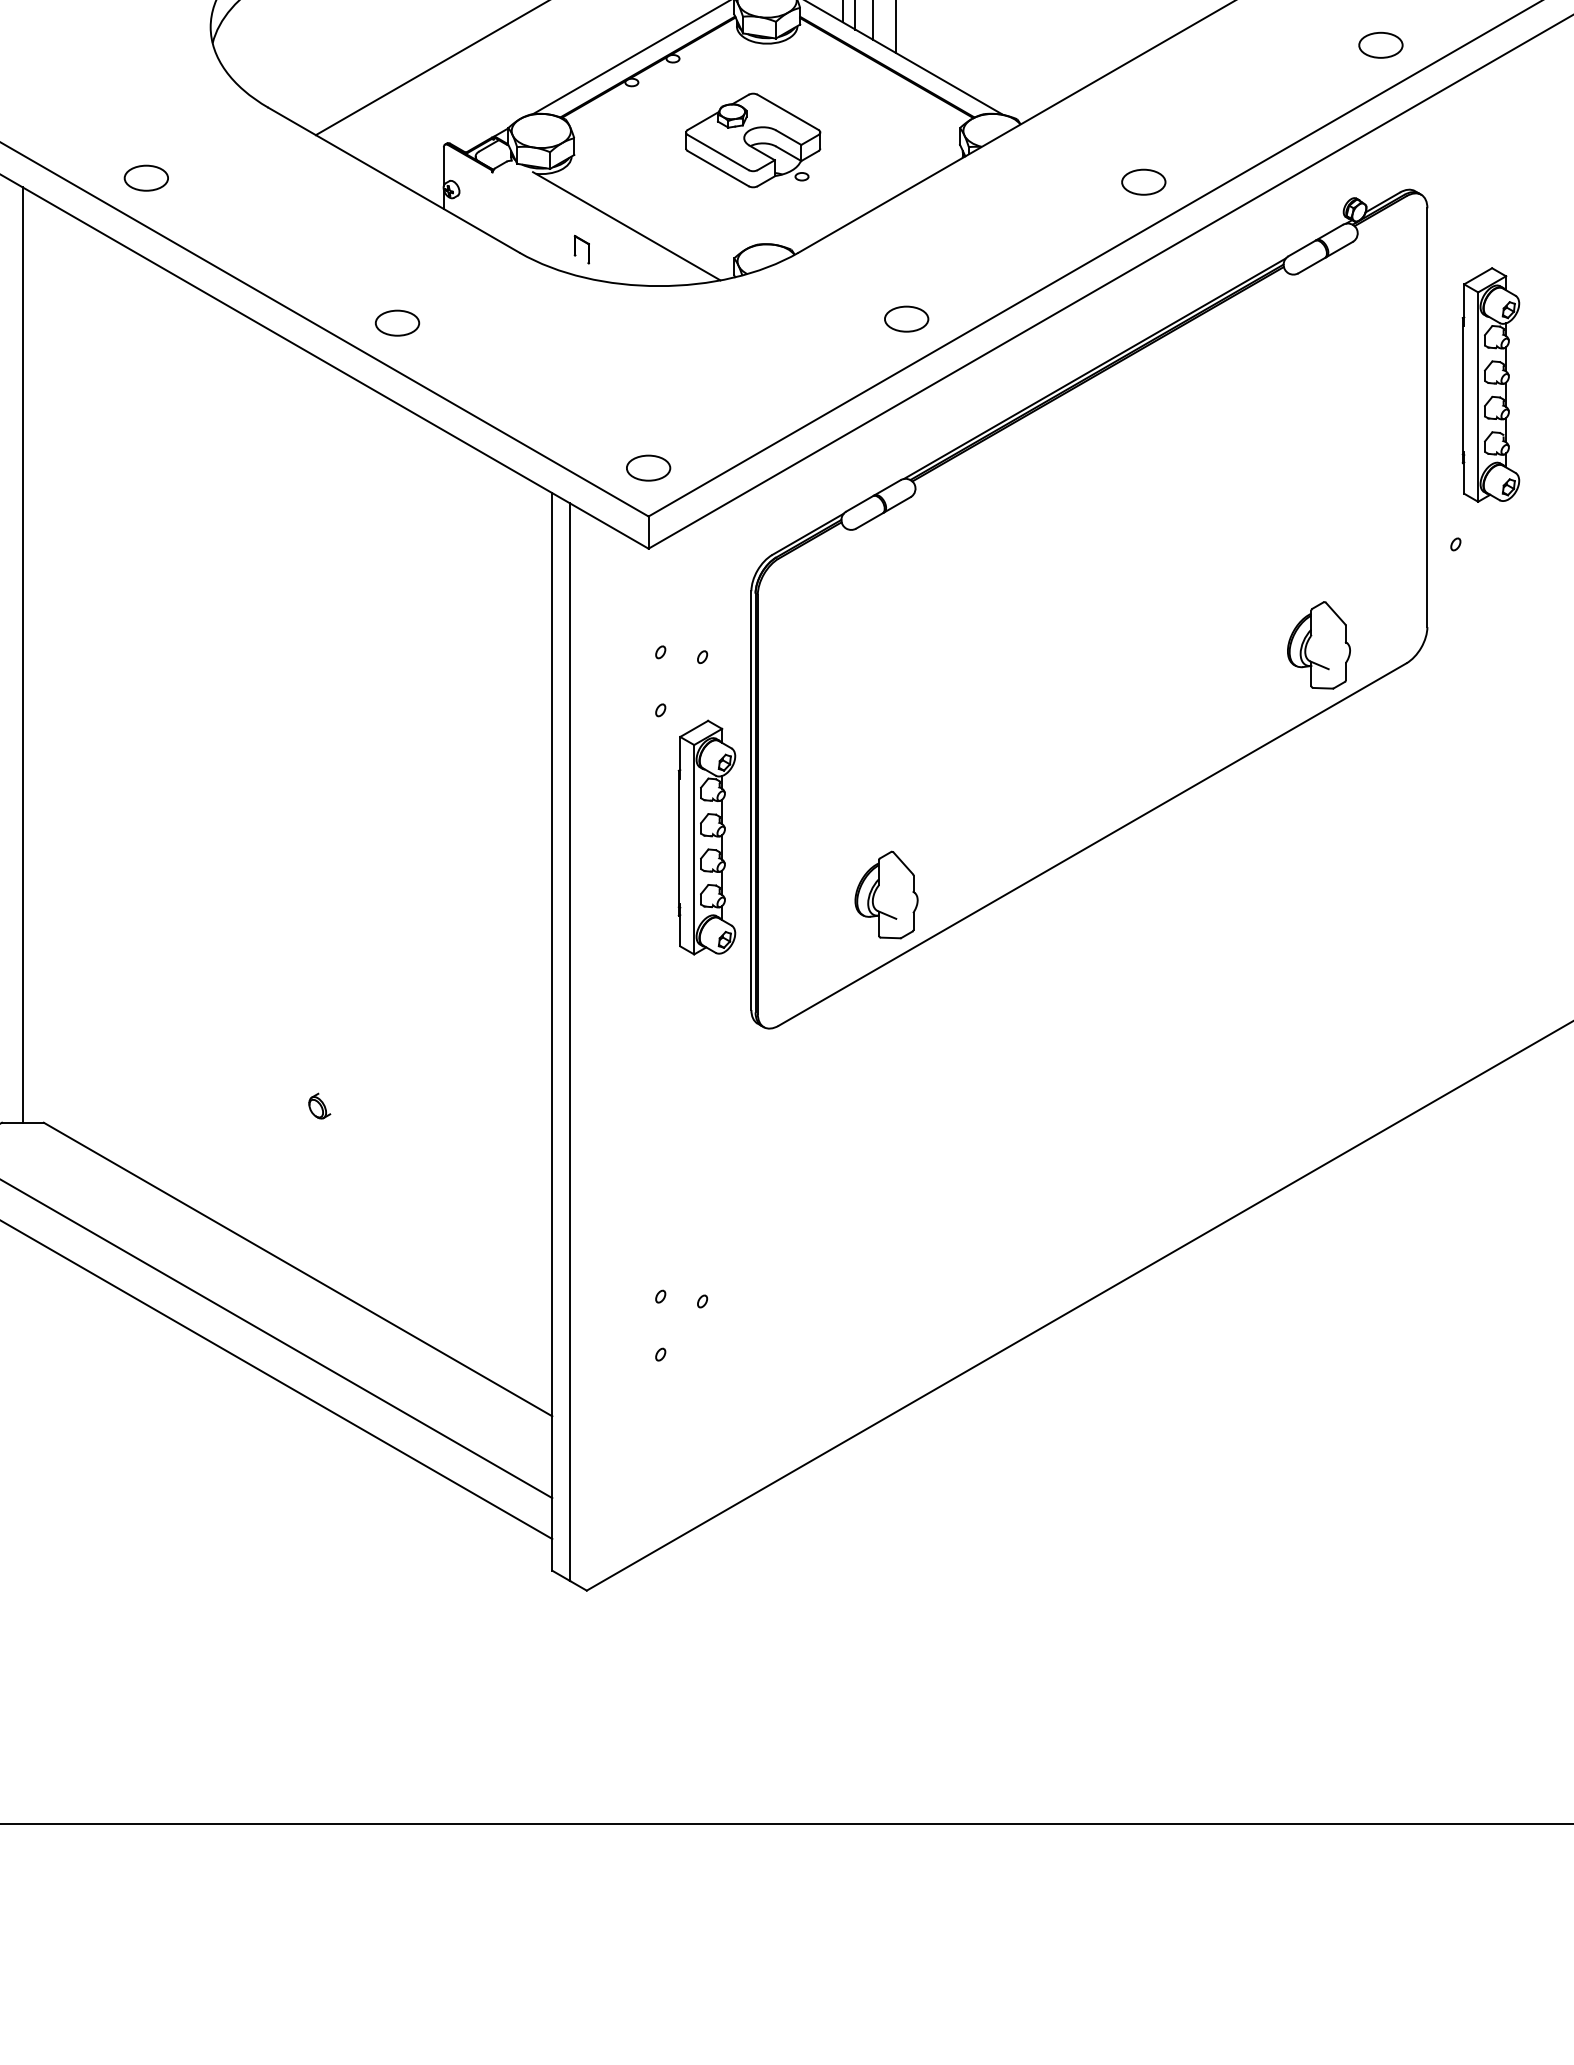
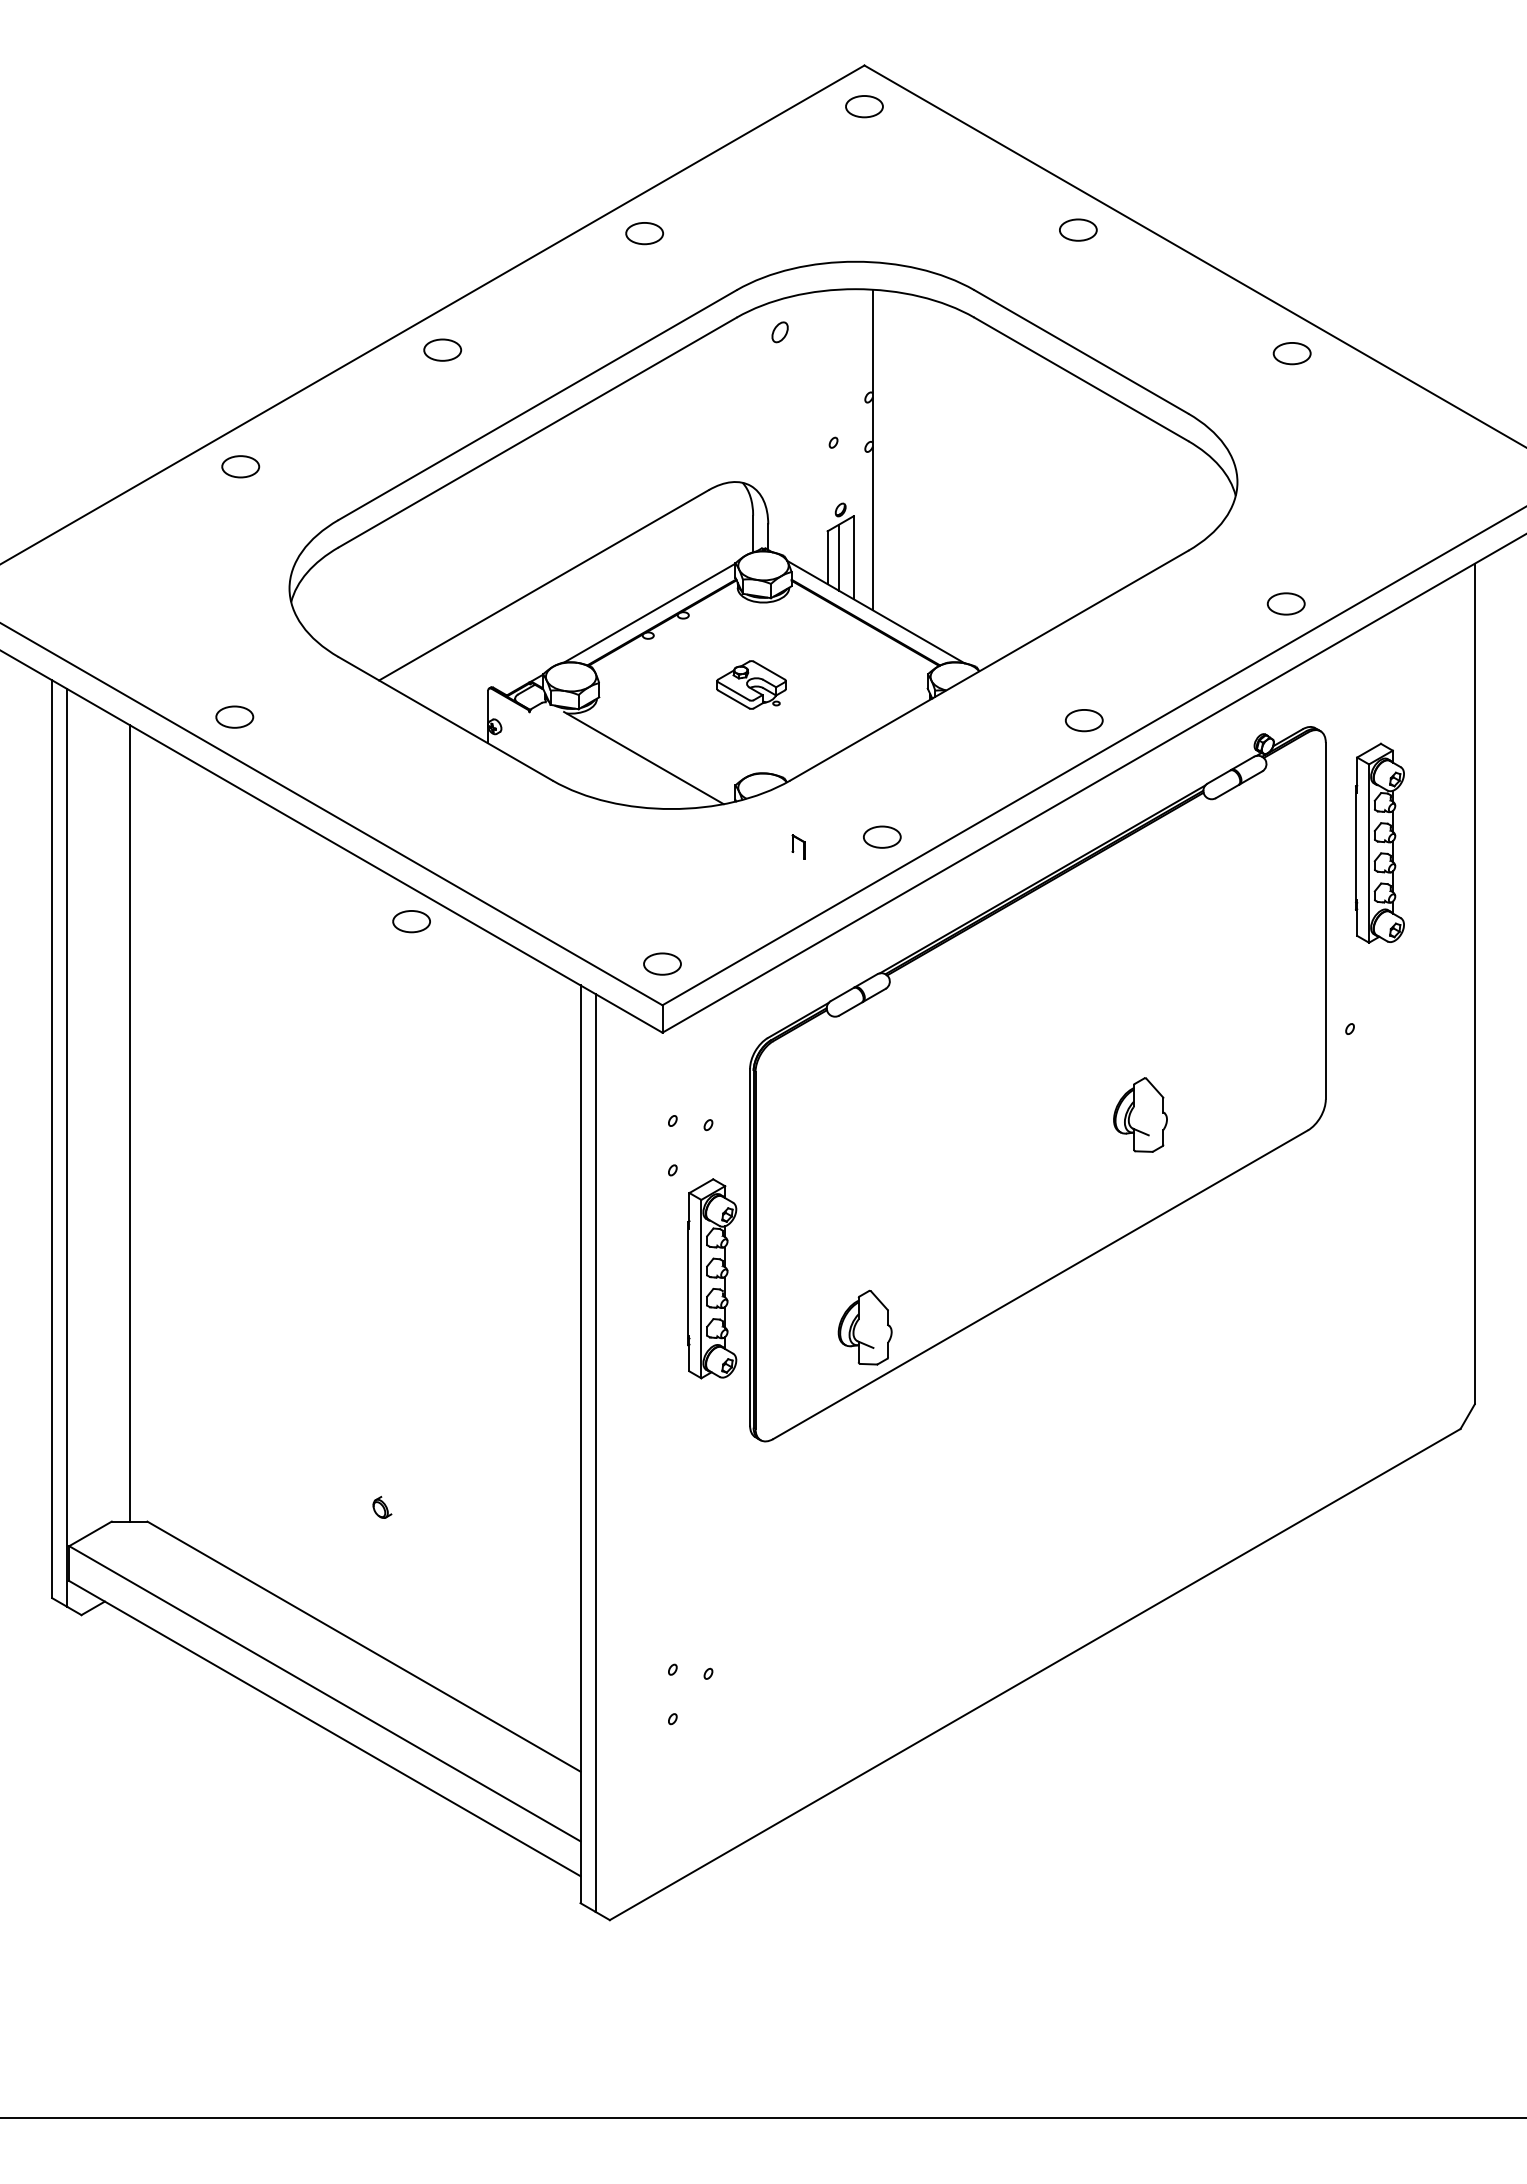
part: (753, 139) -> (751, 684), size x0.6
part: (581, 249) -> (798, 846), moved
part: (397, 323) -> (411, 921), moved
part: (1490, 384) -> (1379, 842), moved
part: (1318, 644) -> (1140, 1114), moved

